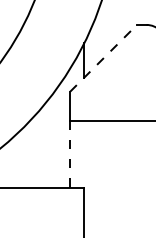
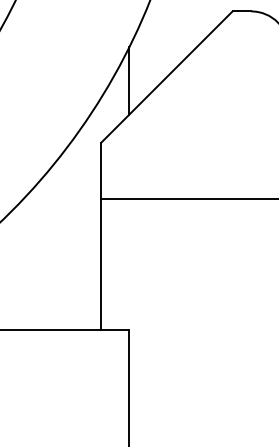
line: (103, 58) -> (166, 77), dashed -> solid
line: (70, 153) -> (102, 263), dashed -> solid

